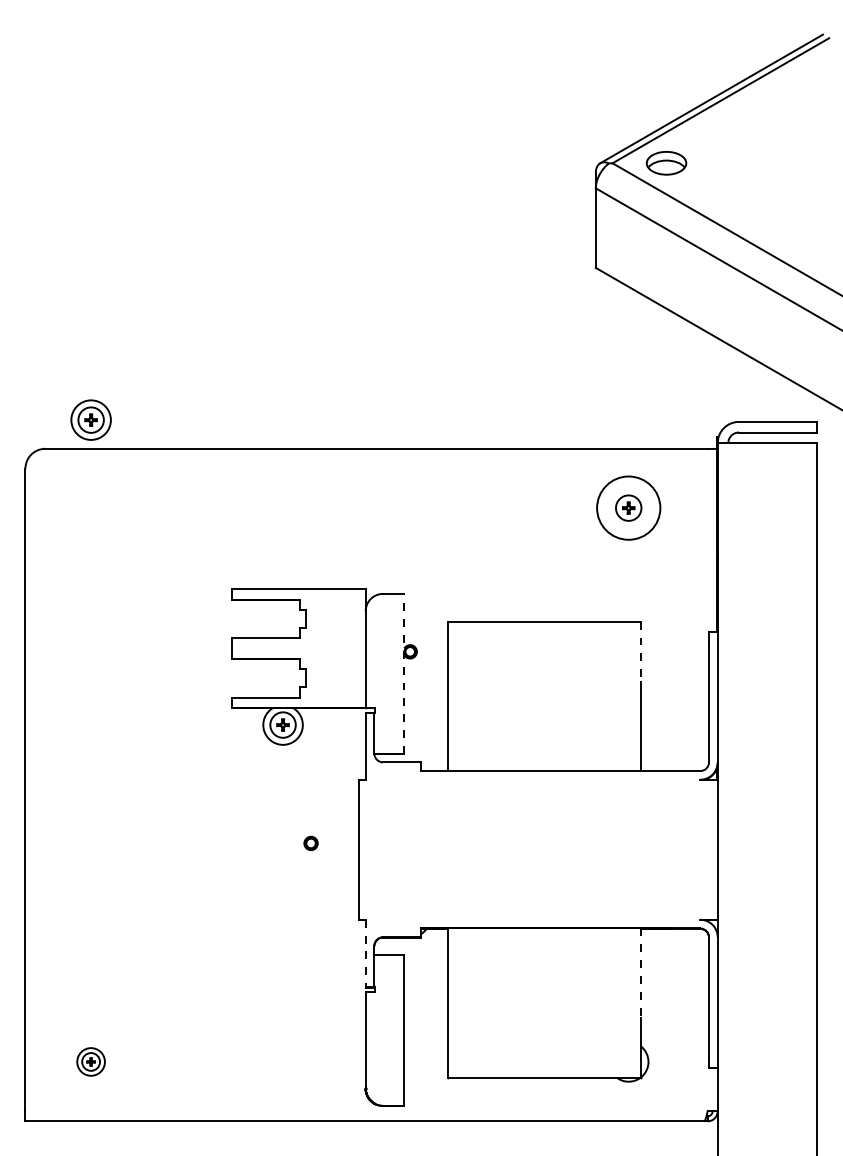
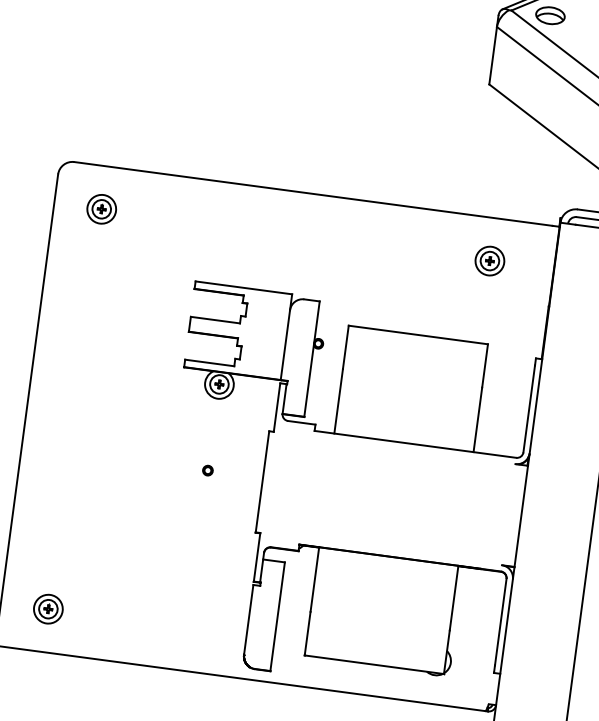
part: (90, 419) -> (101, 208), moved
circle: (628, 507) -> (489, 260), size x0.62
line: (641, 652) -> (485, 366), dashed -> solid
line: (404, 673) -> (312, 358), dashed -> solid
part: (310, 843) -> (207, 470), moved
line: (365, 953) -> (256, 557), dashed -> solid
line: (641, 973) -> (454, 598), dashed -> solid
part: (90, 1061) -> (47, 608), size x1.43

